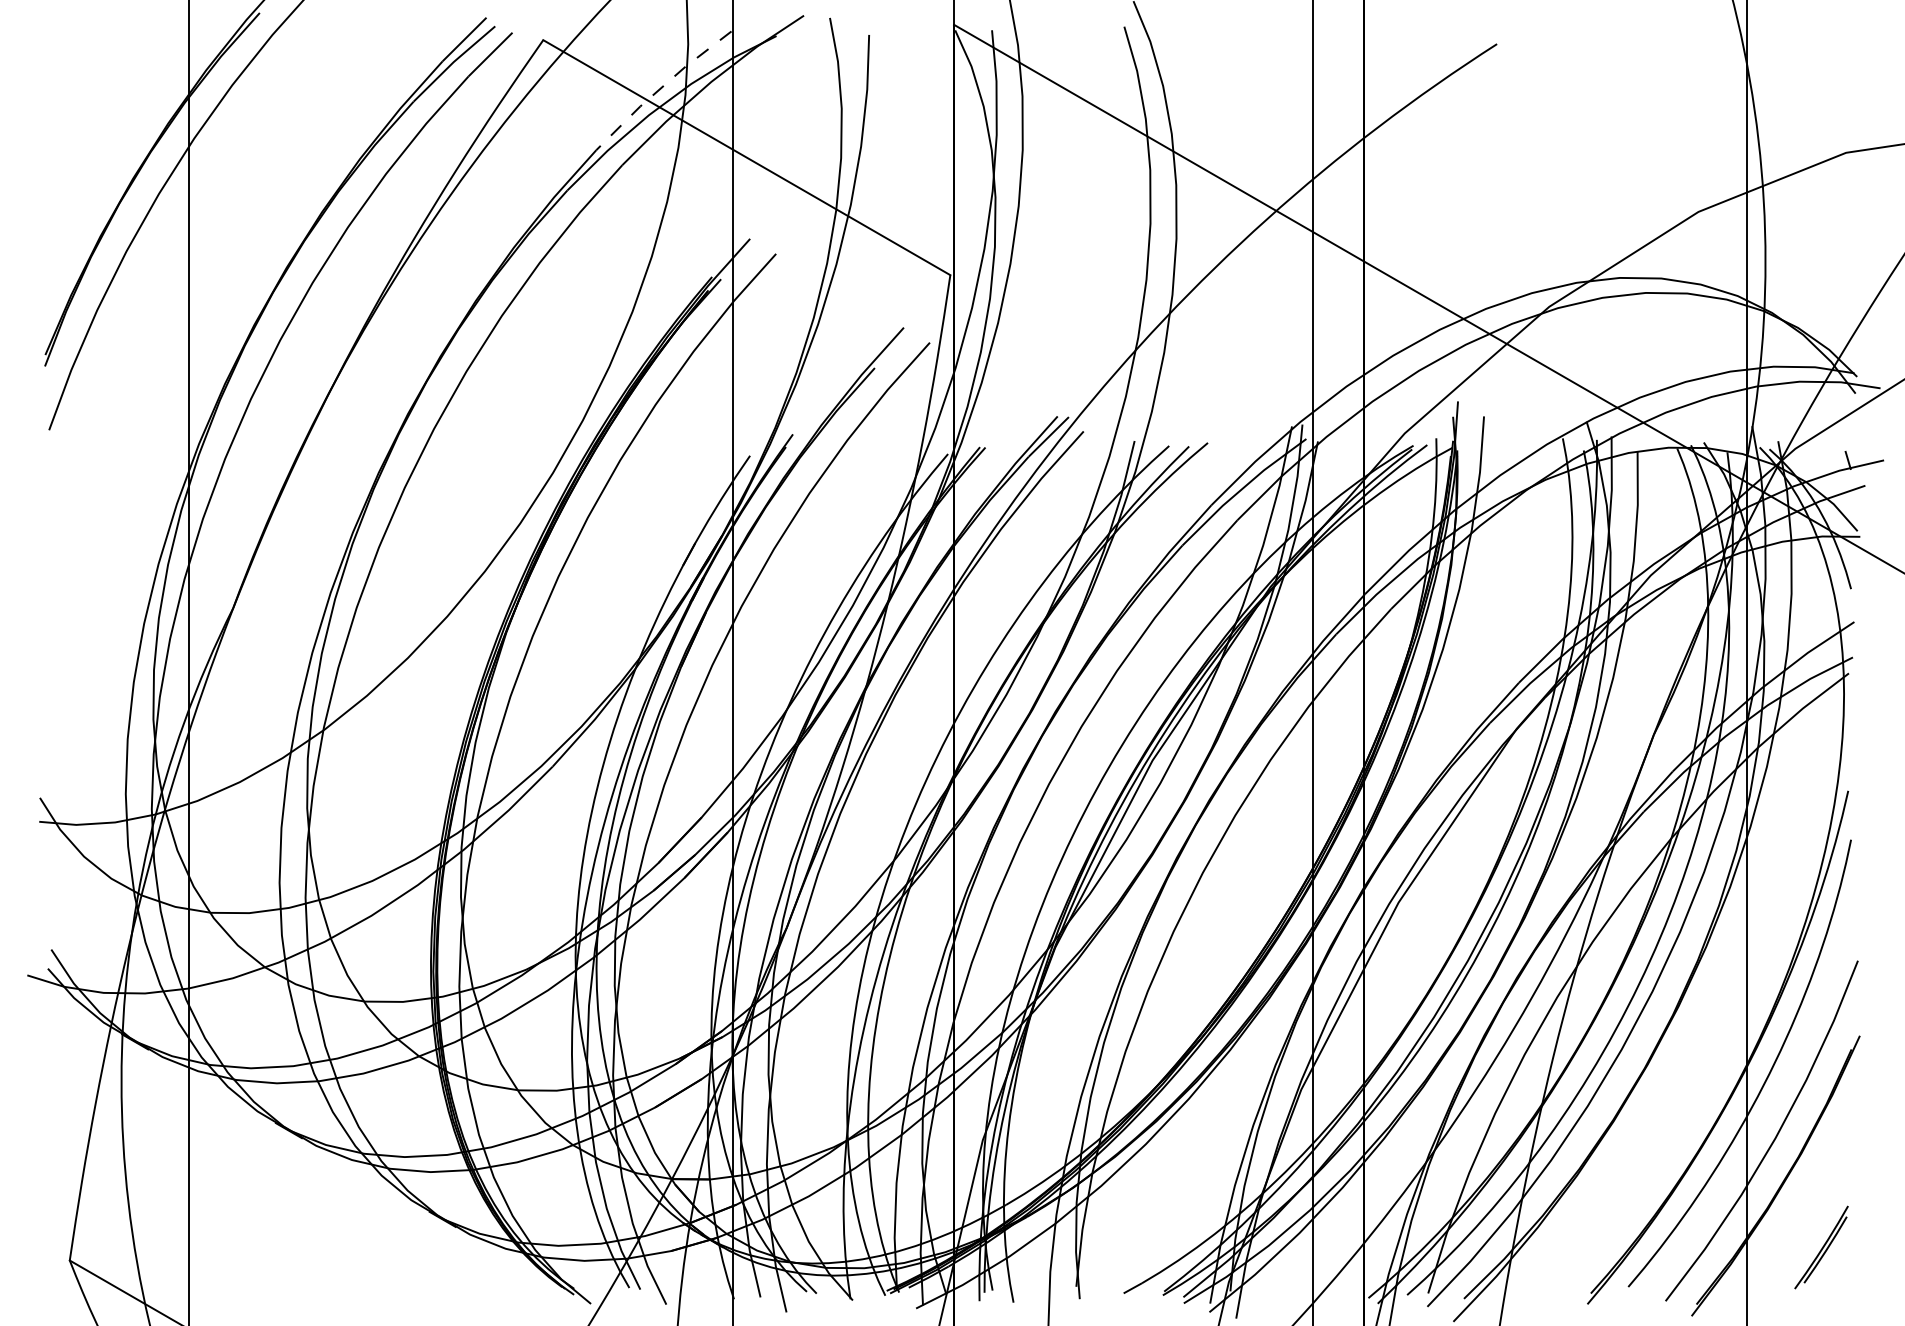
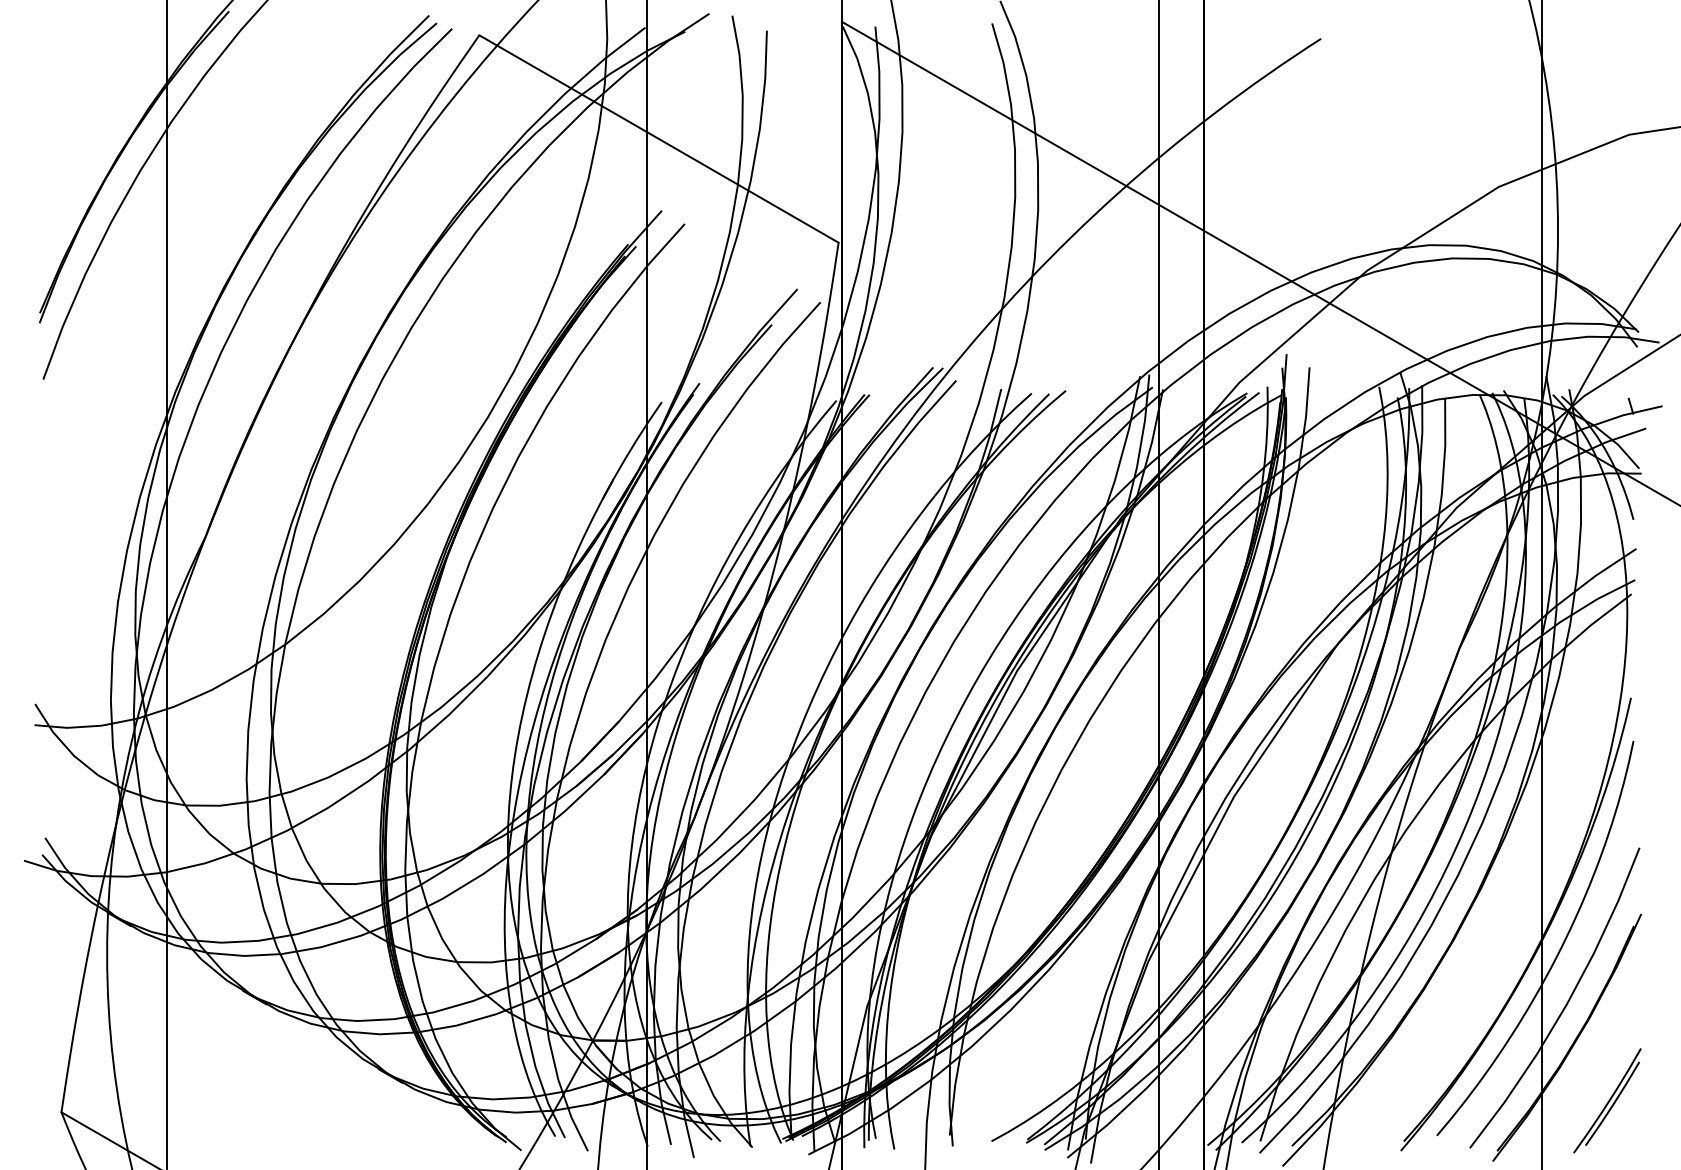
line: (661, 87) -> (583, 77), dashed -> solid
part: (1821, 1247) -> (1607, 1100), size x1.43

